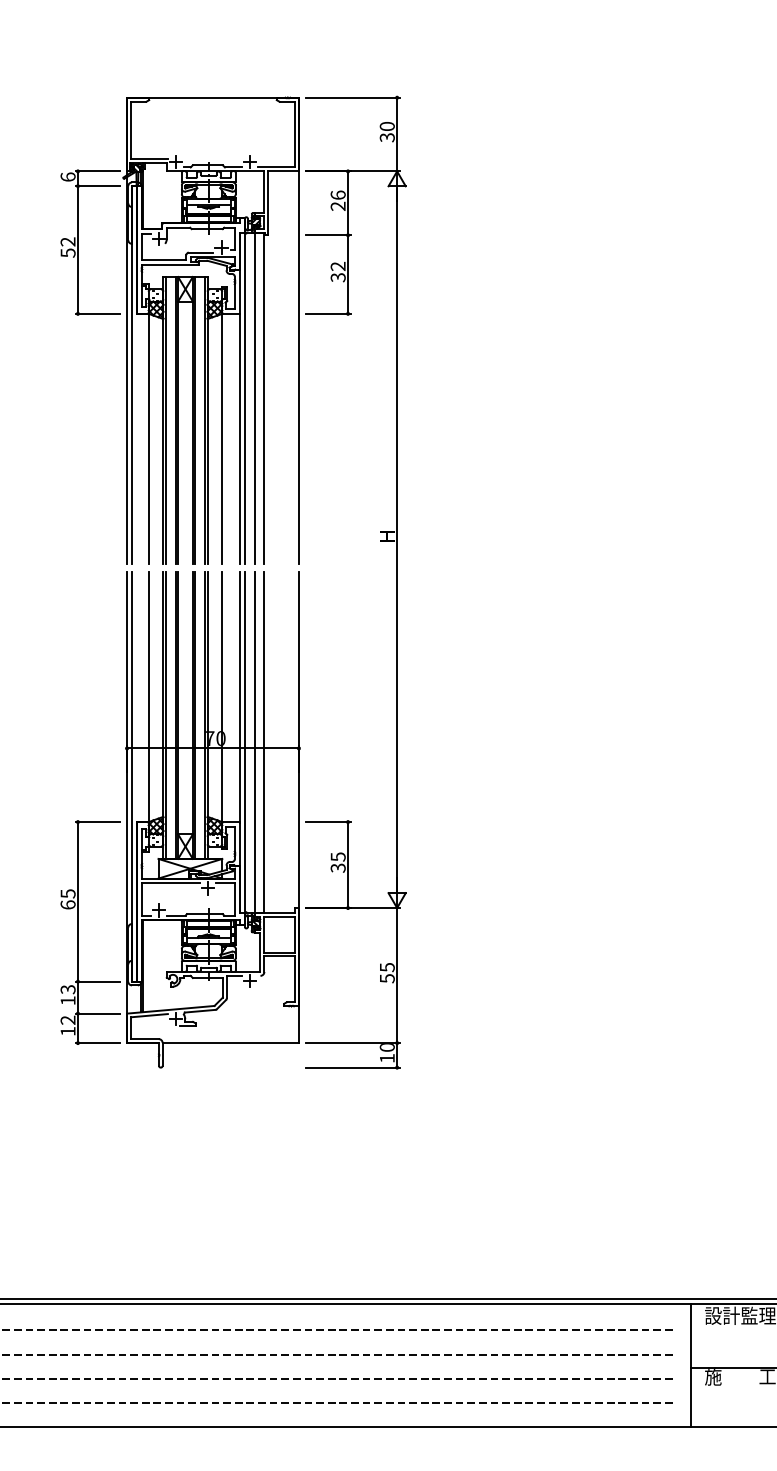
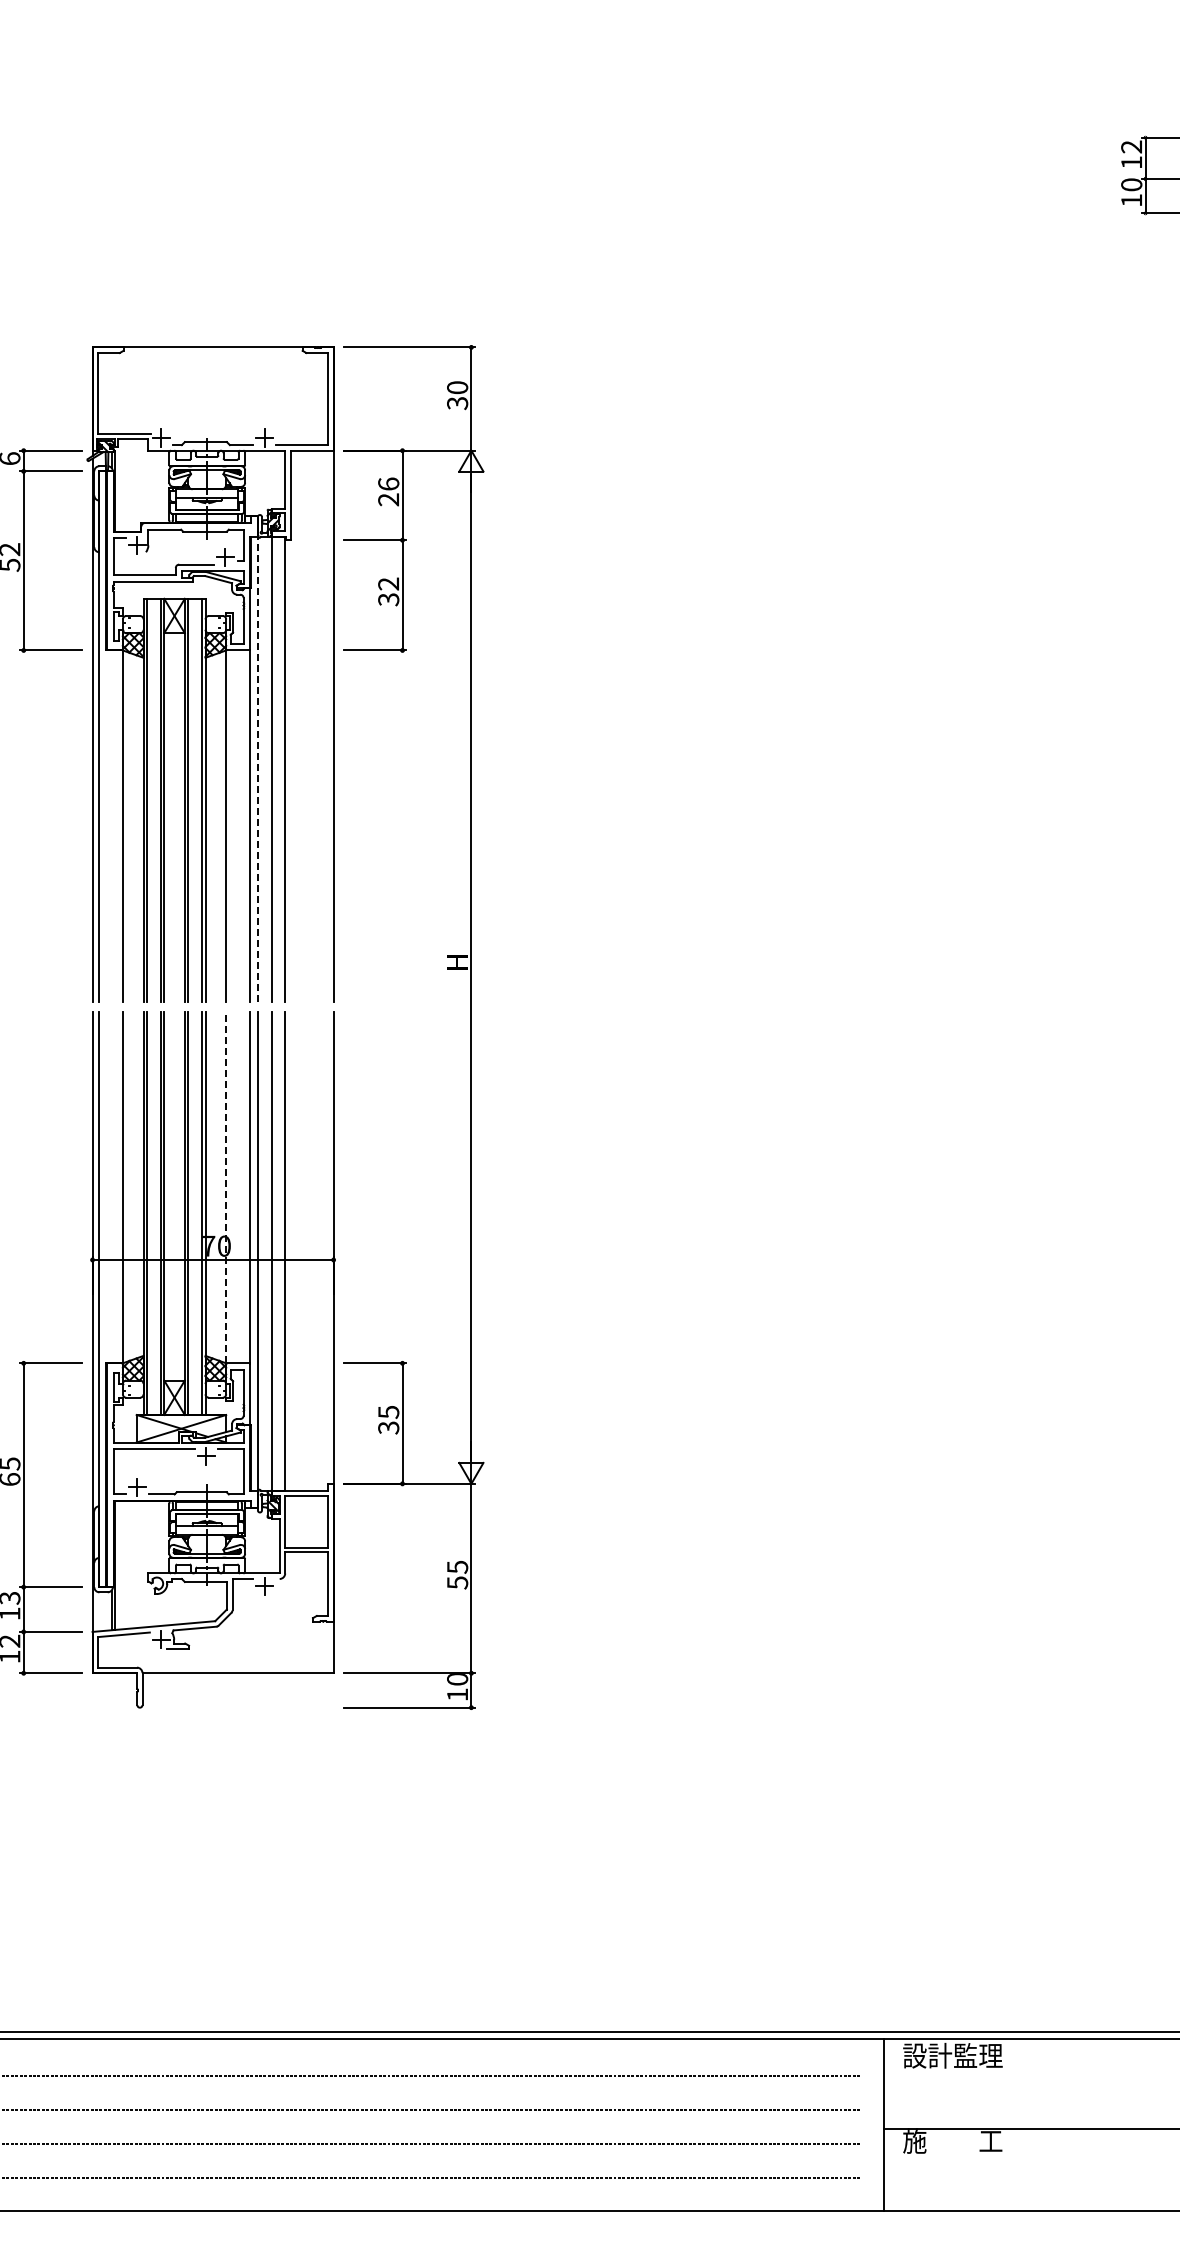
line: (244, 390) -> (257, 758), solid -> dashed
line: (222, 696) -> (226, 1187), solid -> dashed

